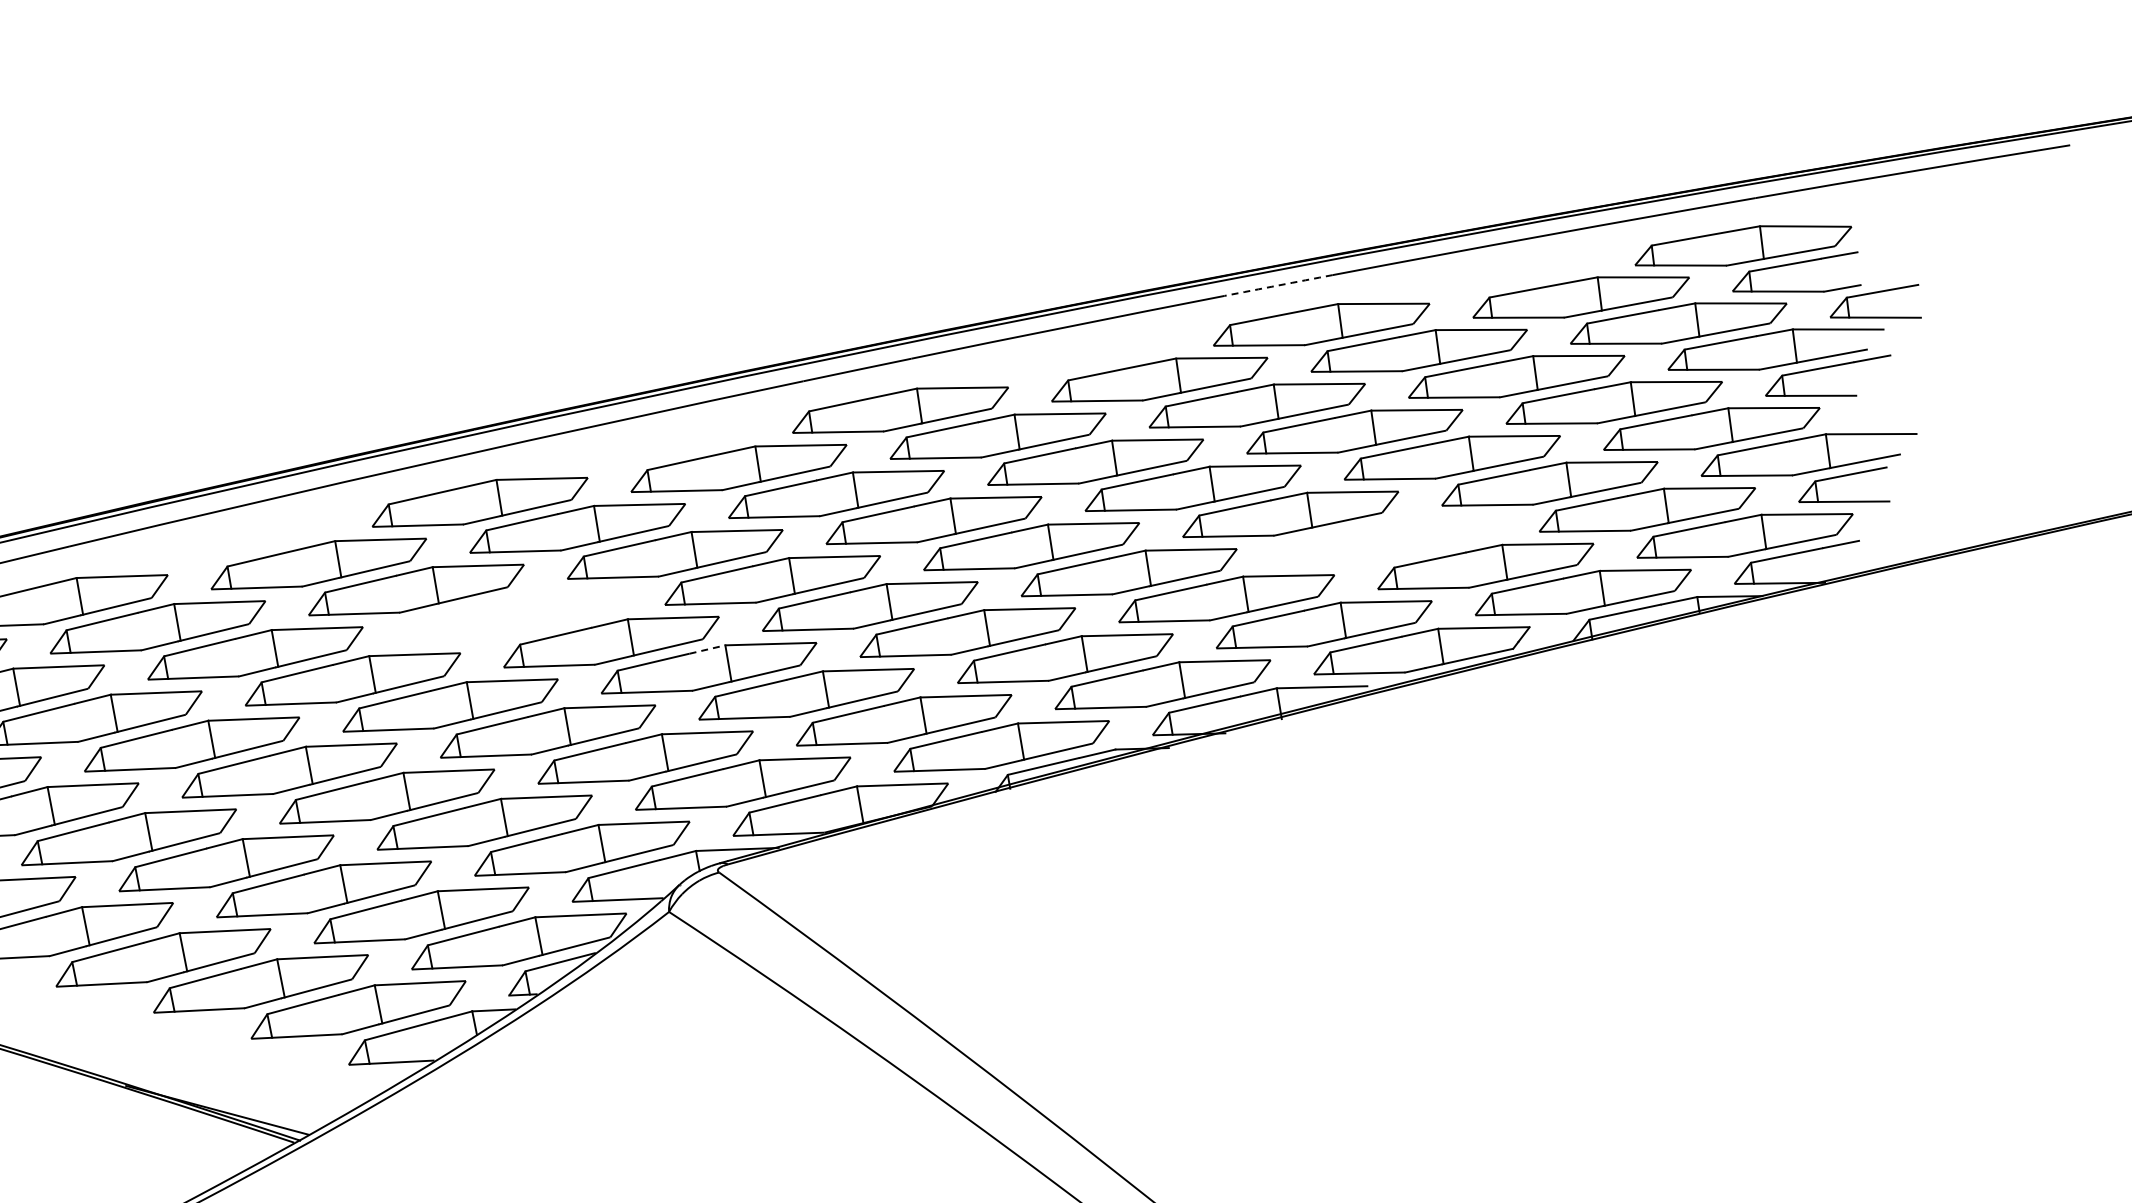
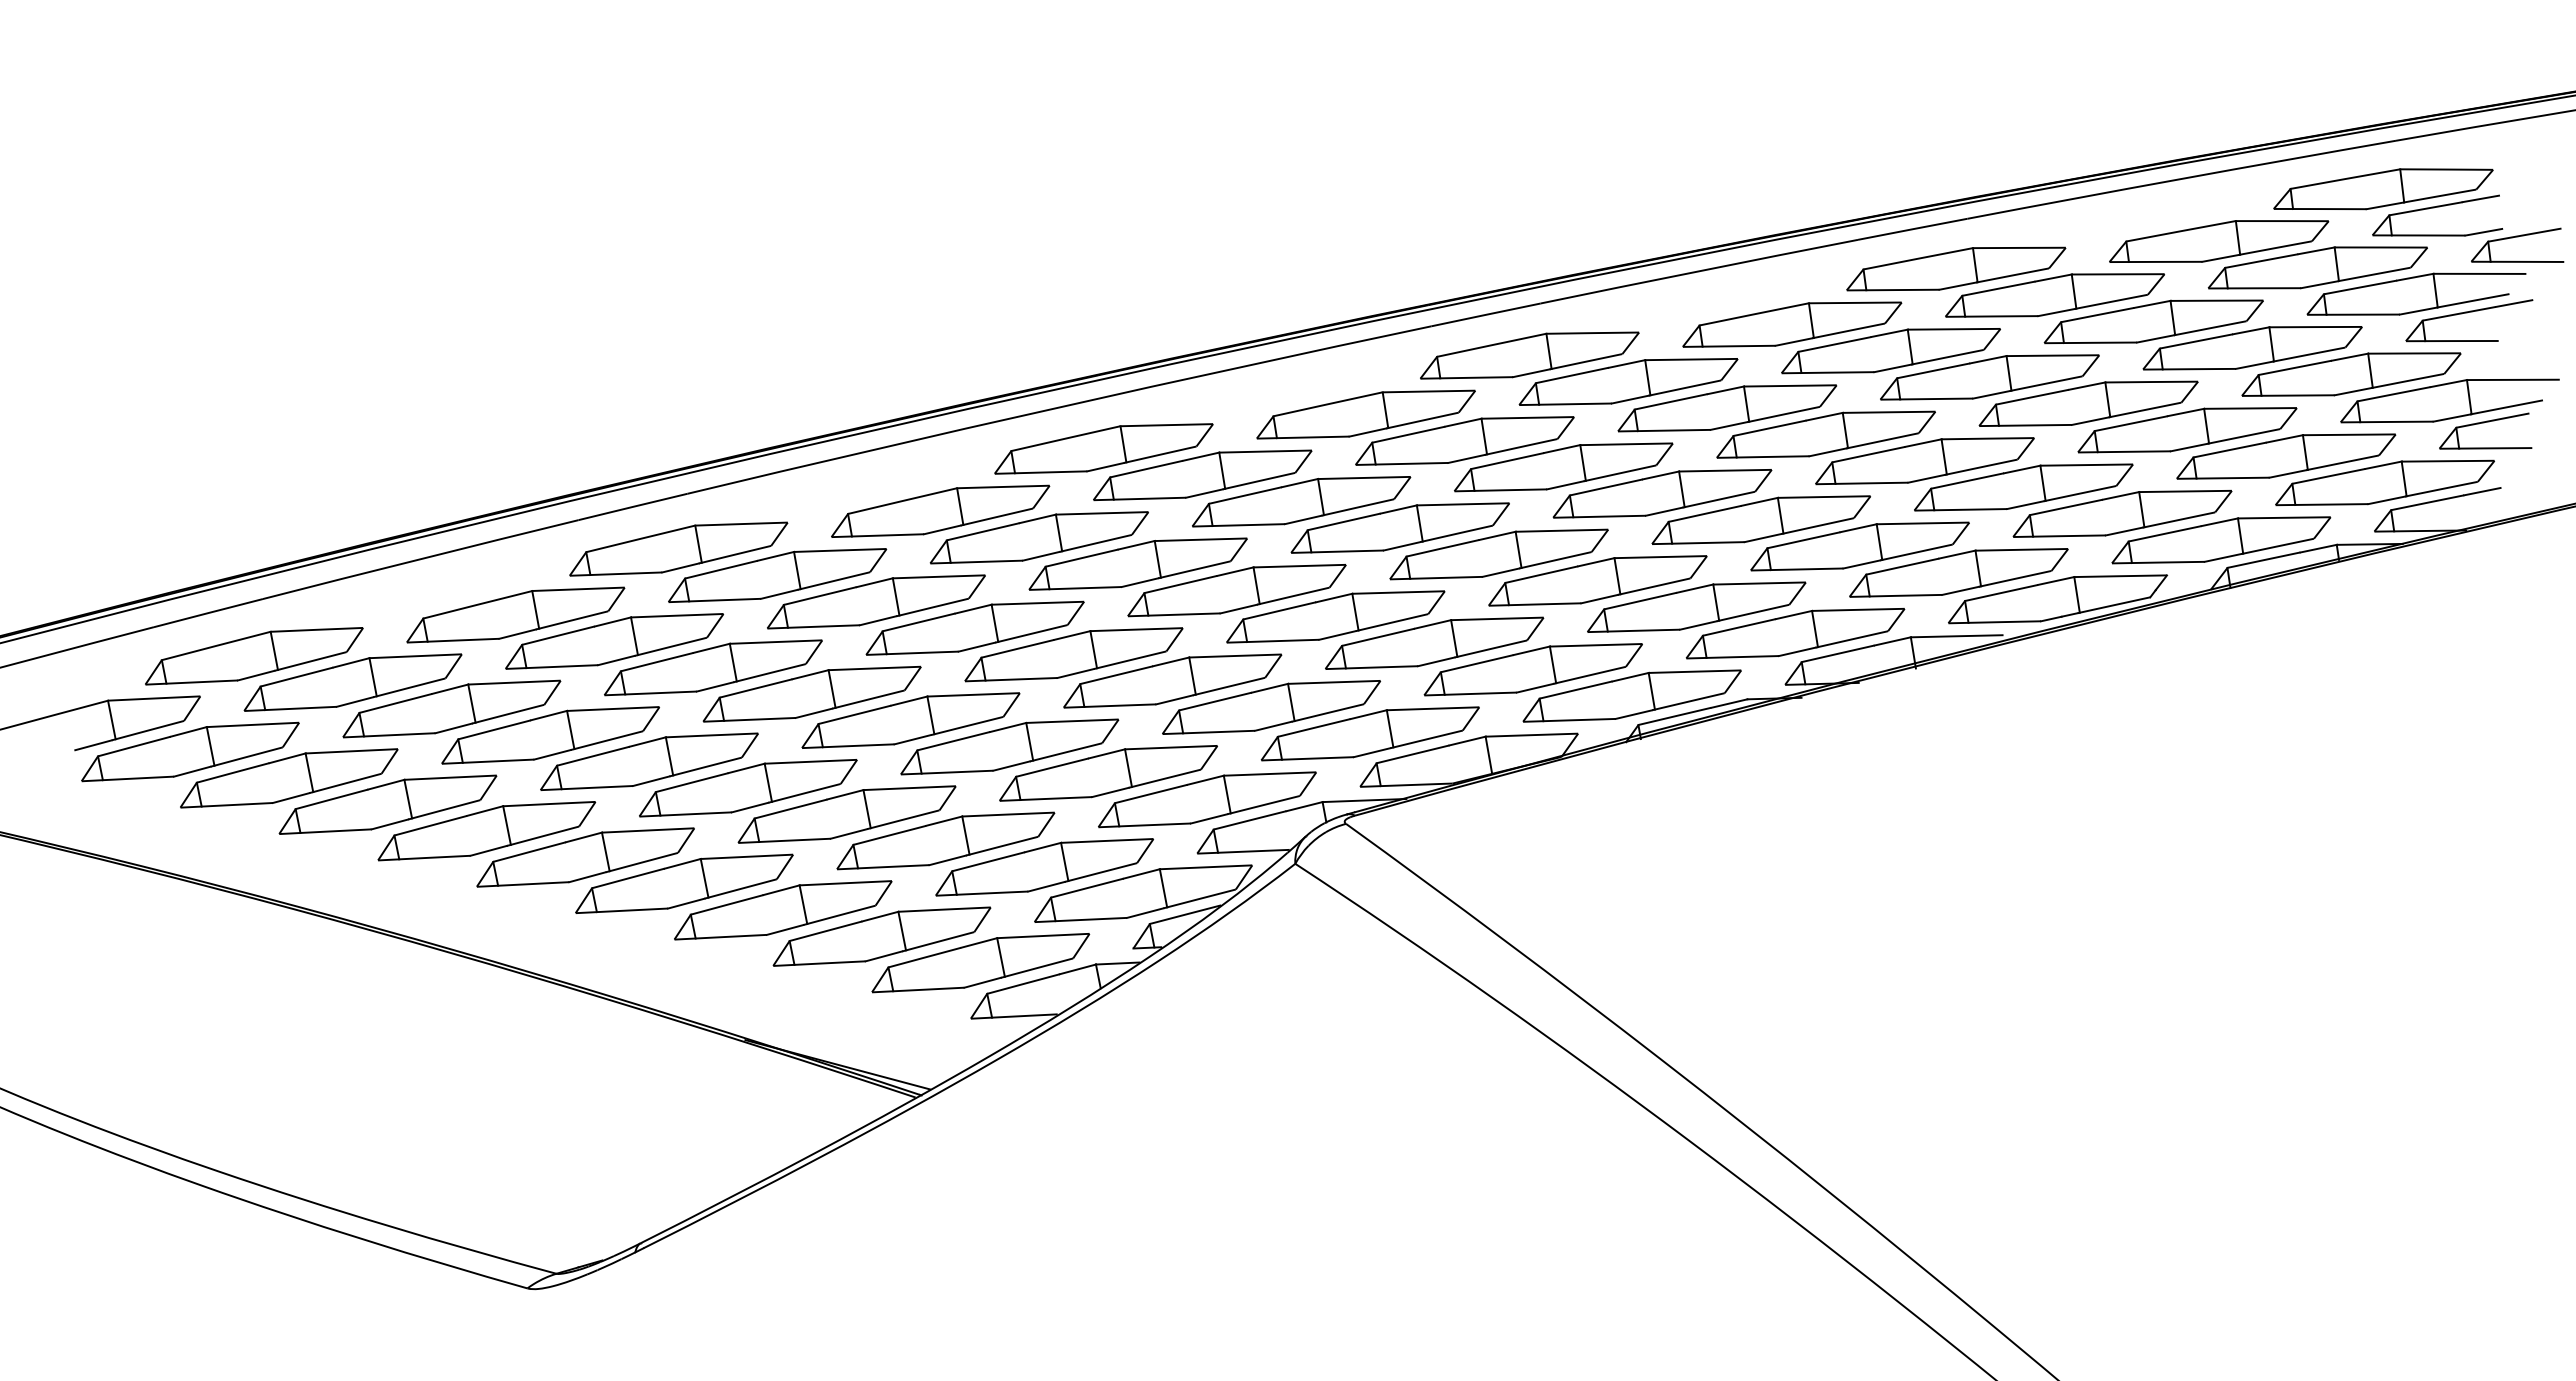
arc: (1278, 285) -> (1912, 229), dashed -> solid
part: (1388, 540) -> (2023, 487), added
part: (513, 615) -> (1137, 563), added
line: (707, 649) -> (1334, 598), dashed -> solid

